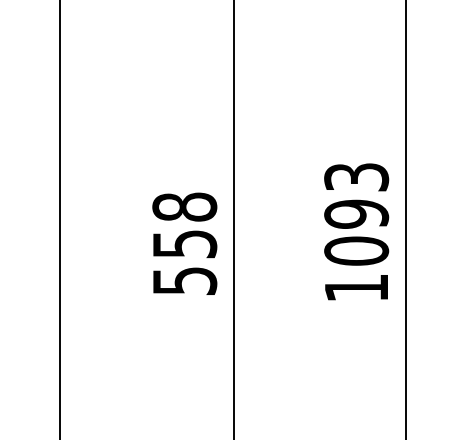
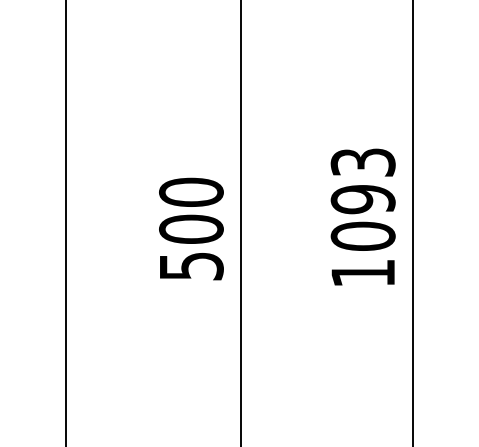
text: (184, 225) -> (191, 210), 558 -> 500

